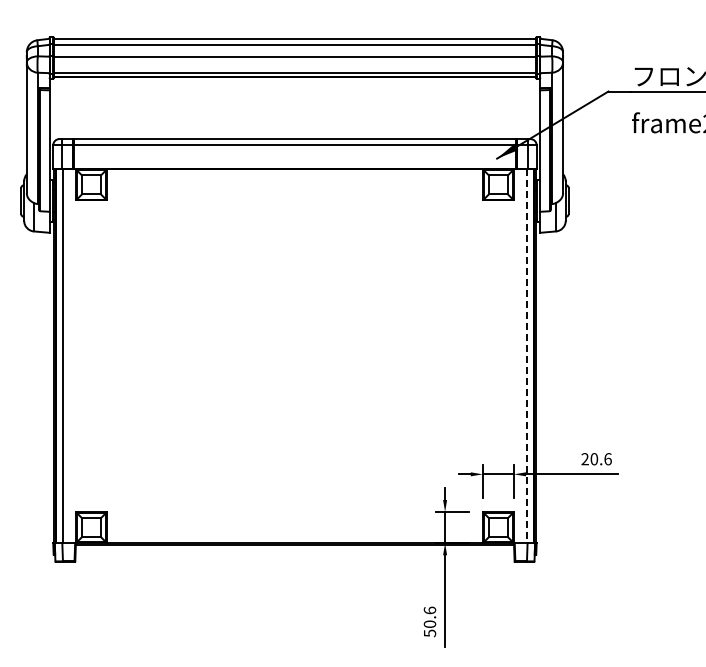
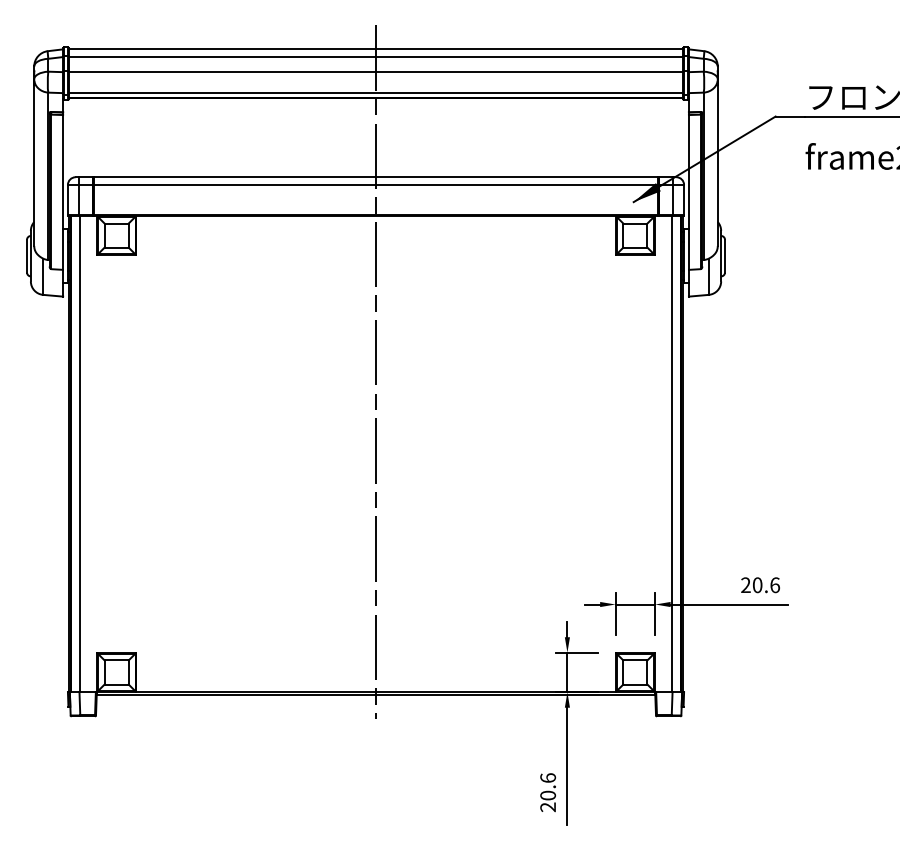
line: (294, 291) -> (375, 371), added
line: (527, 356) -> (672, 454), dashed -> solid
text: (429, 633) -> (547, 807), 50.6 -> 20.6

